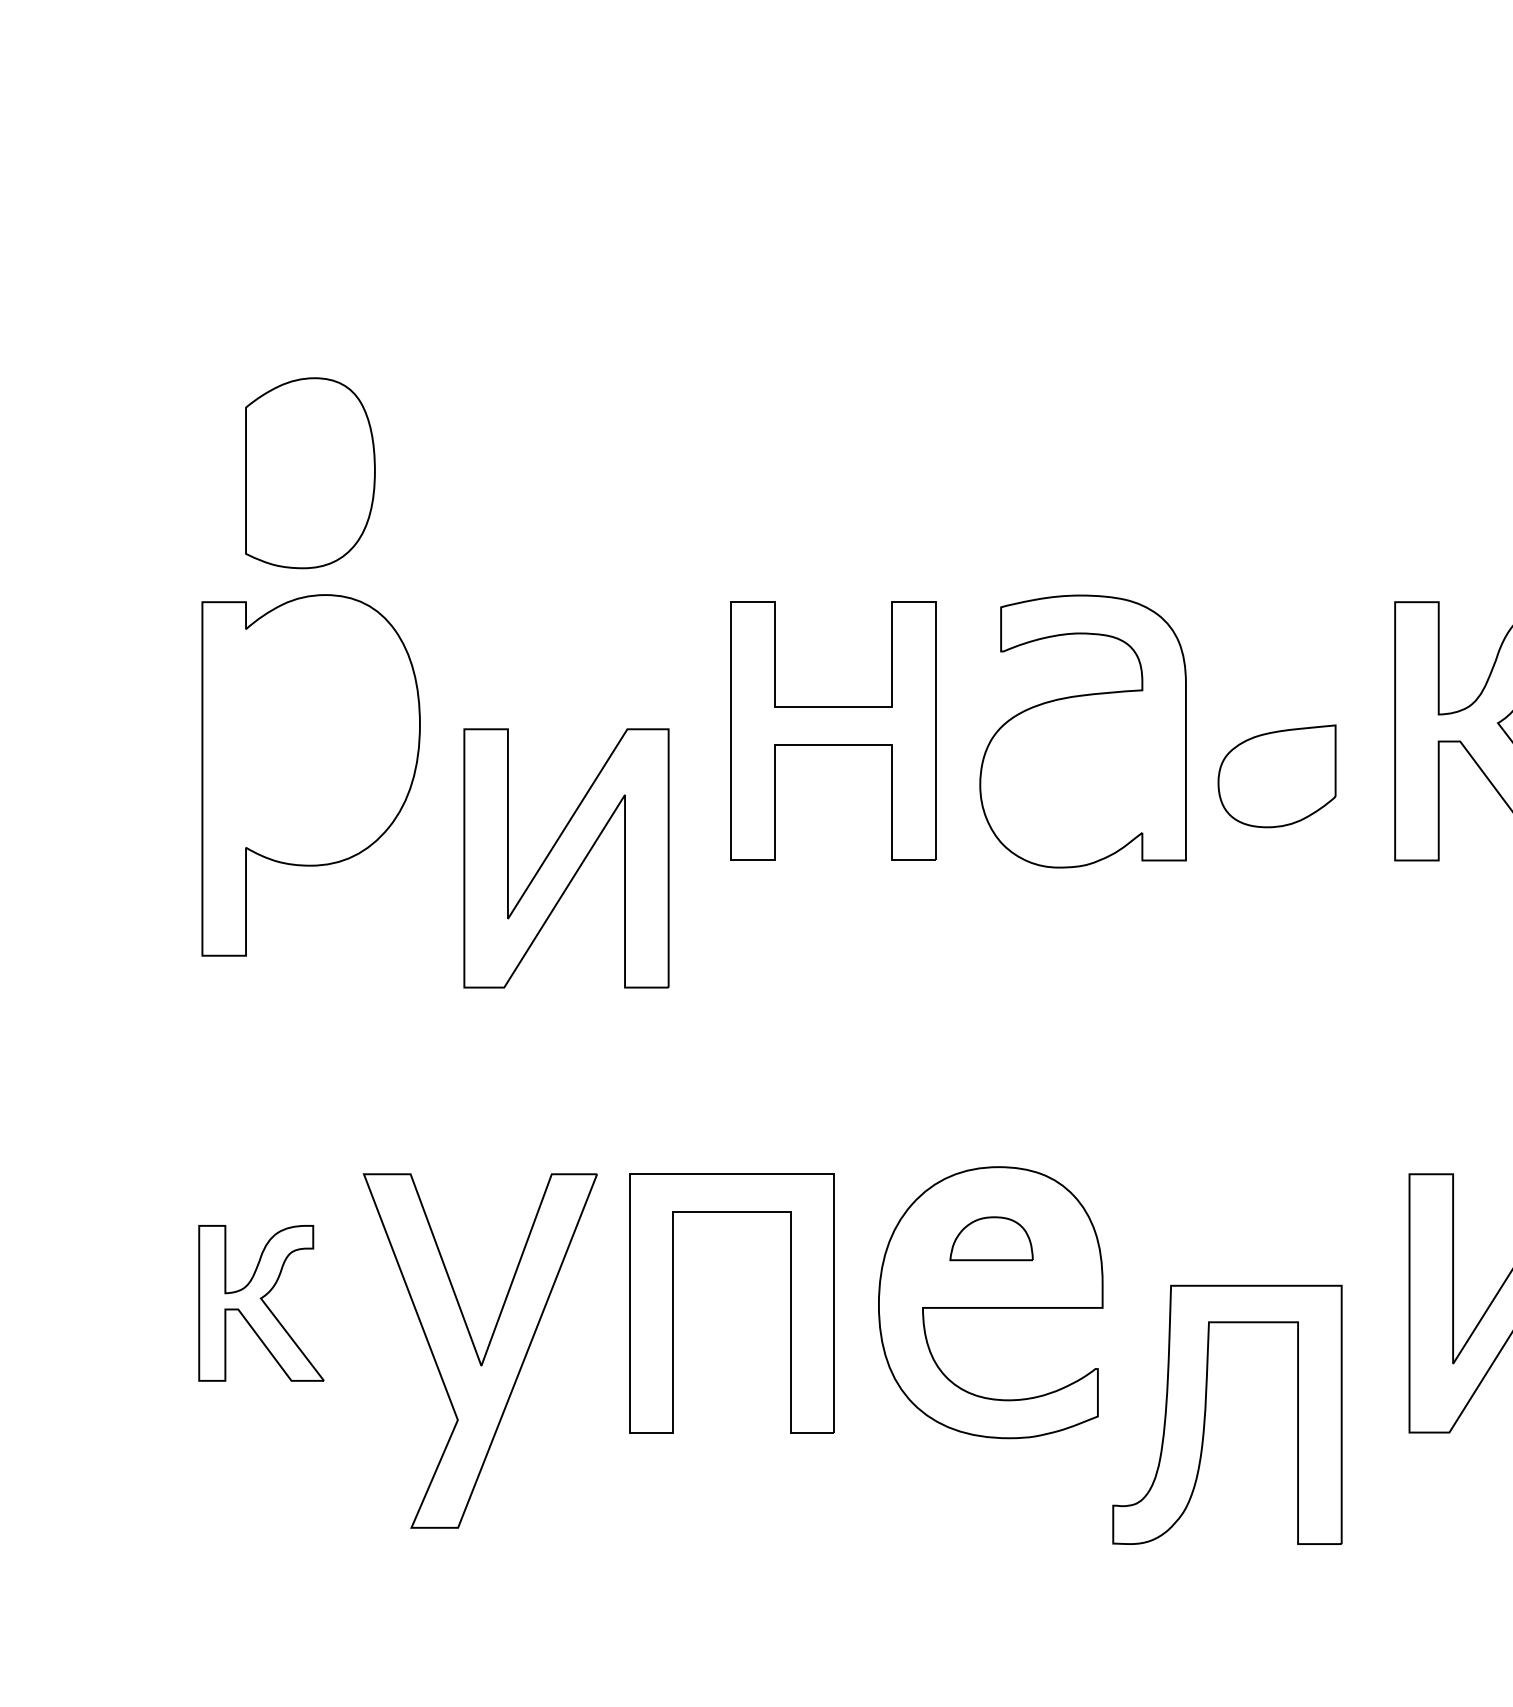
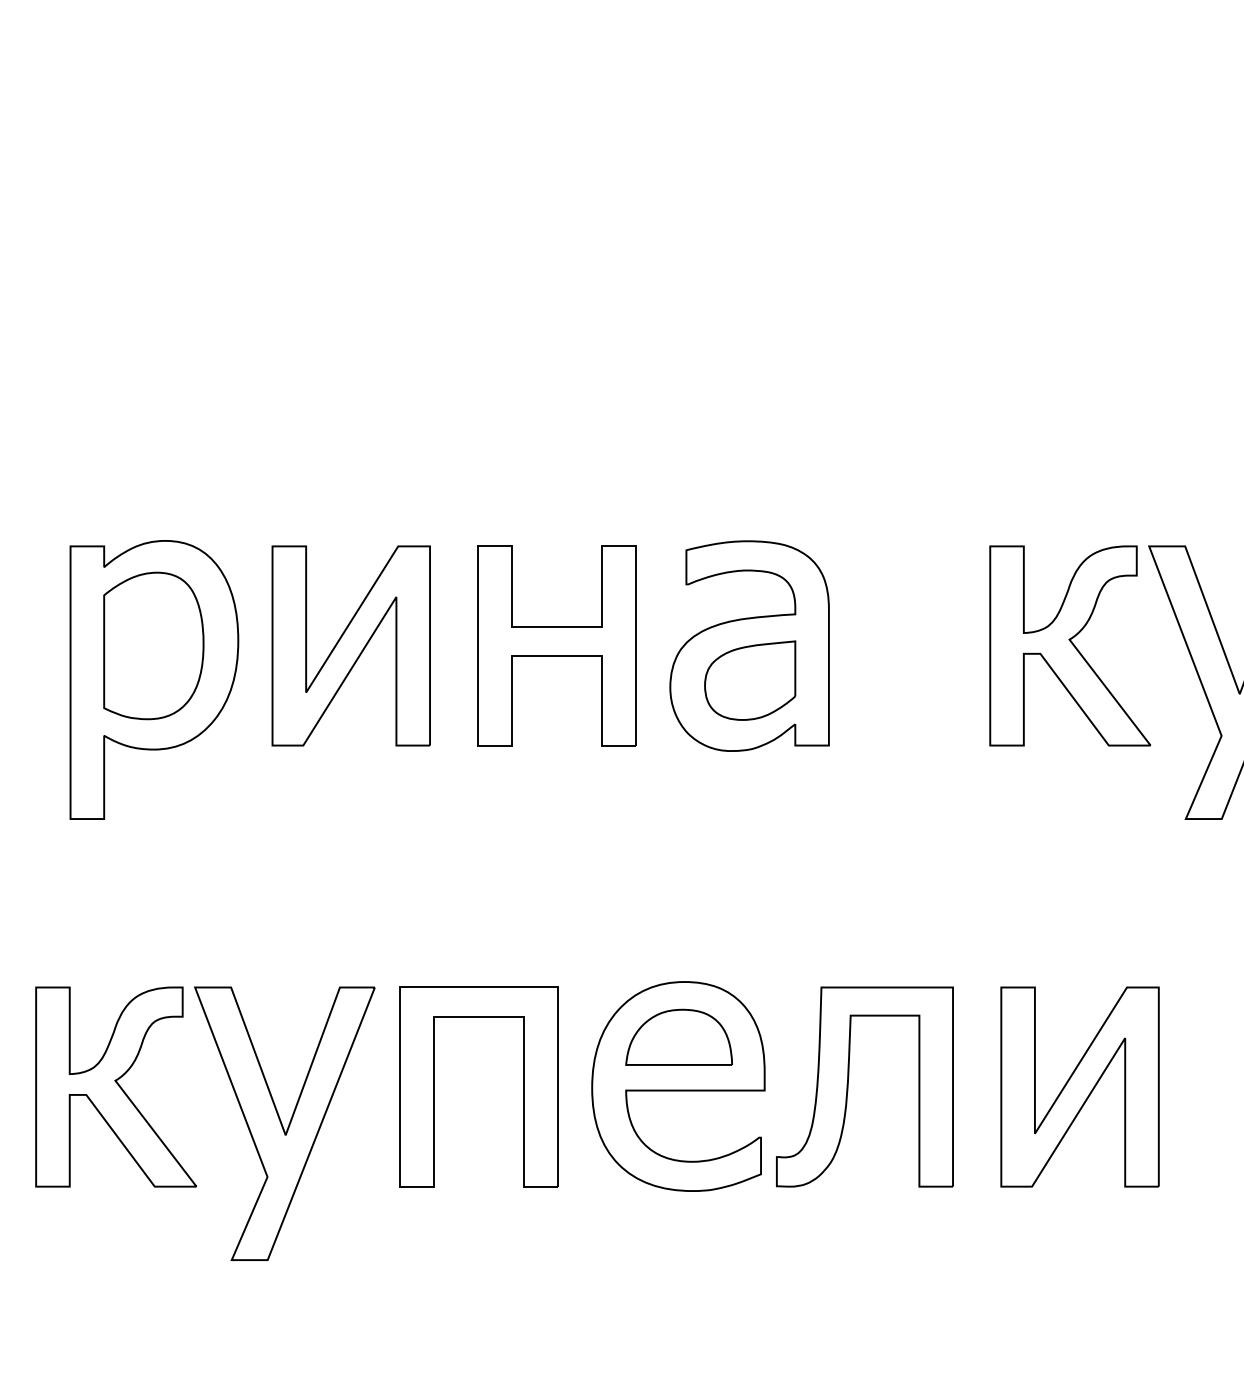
part: (309, 472) -> (153, 645), moved
part: (1277, 776) -> (750, 680), moved
part: (565, 857) -> (350, 645), moved
part: (990, 1237) -> (678, 1036), size x1.67
part: (260, 1302) -> (115, 1086), size x1.67
part: (1206, 1414) -> (848, 1086), moved

